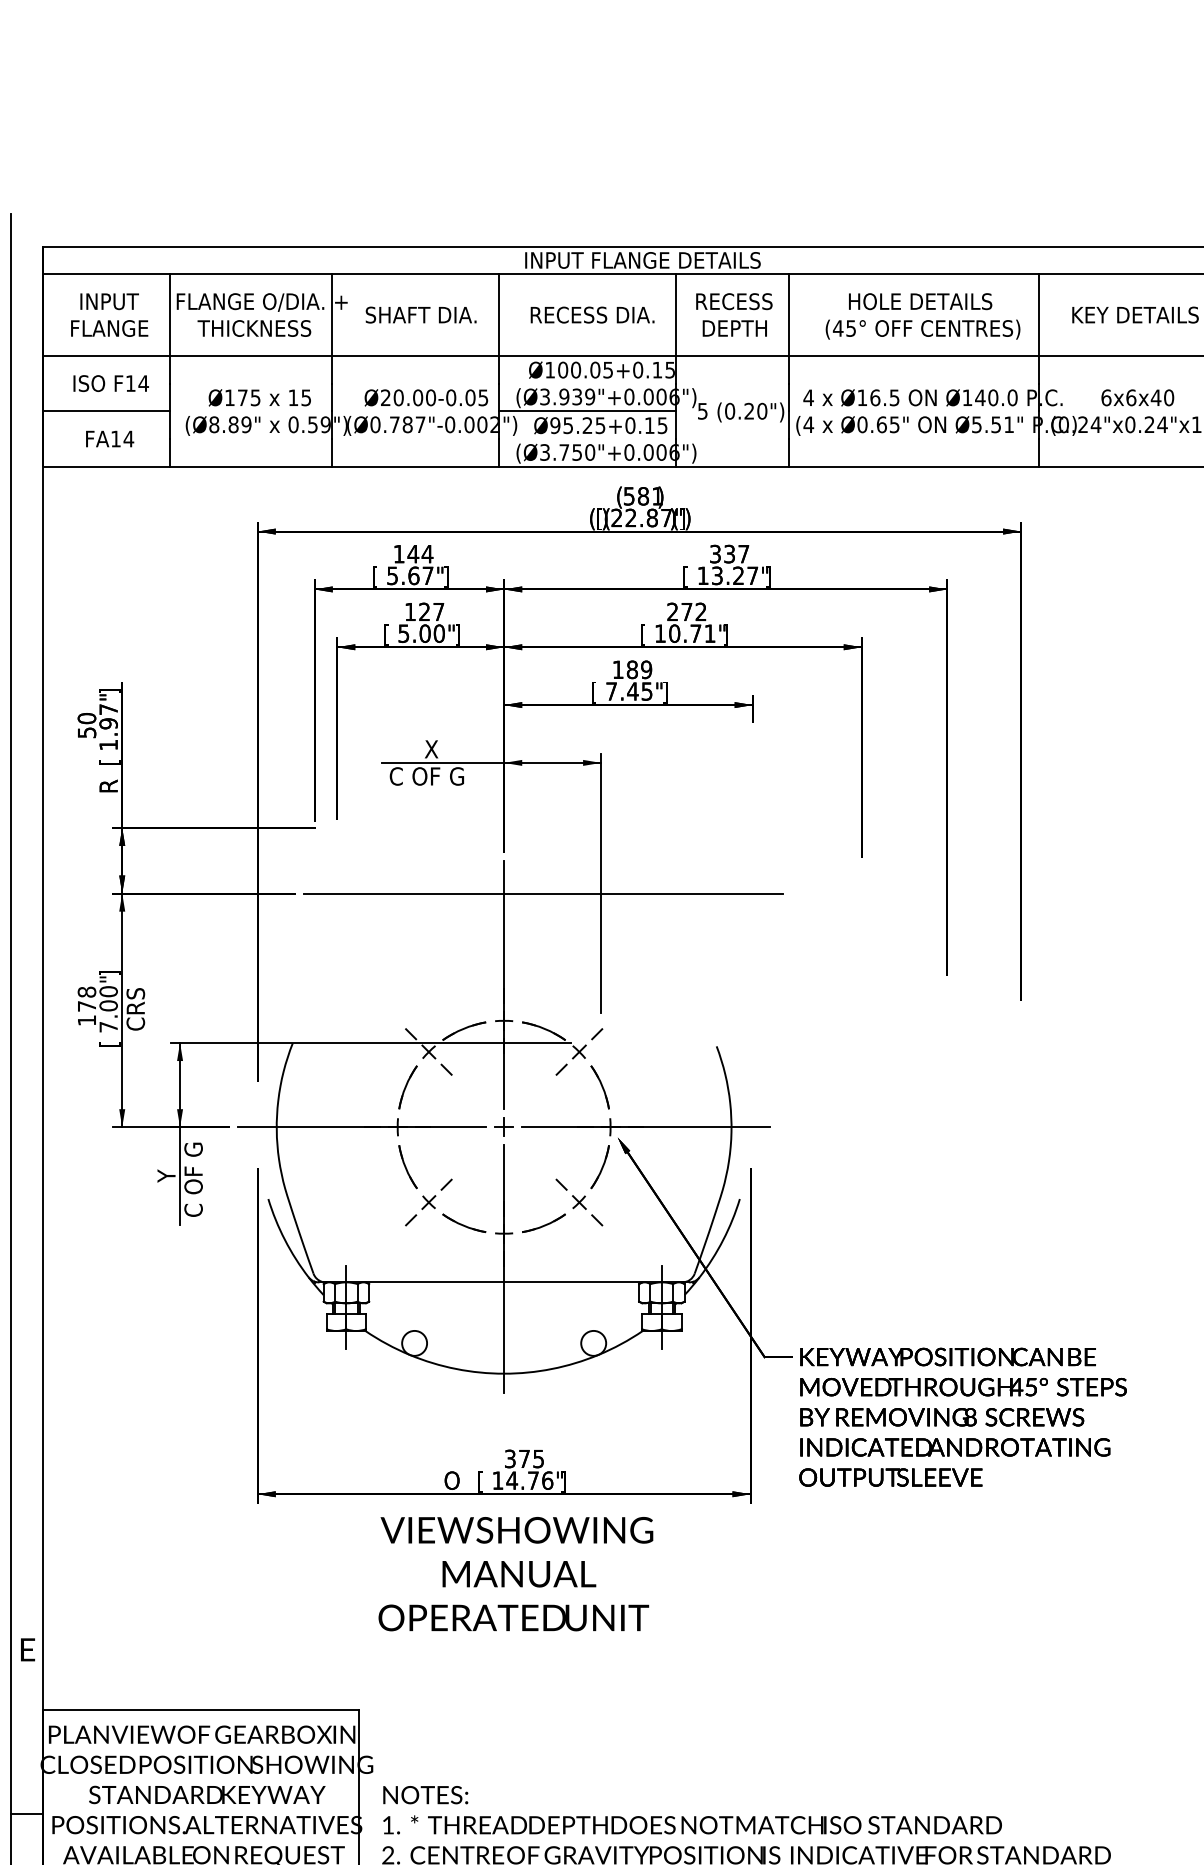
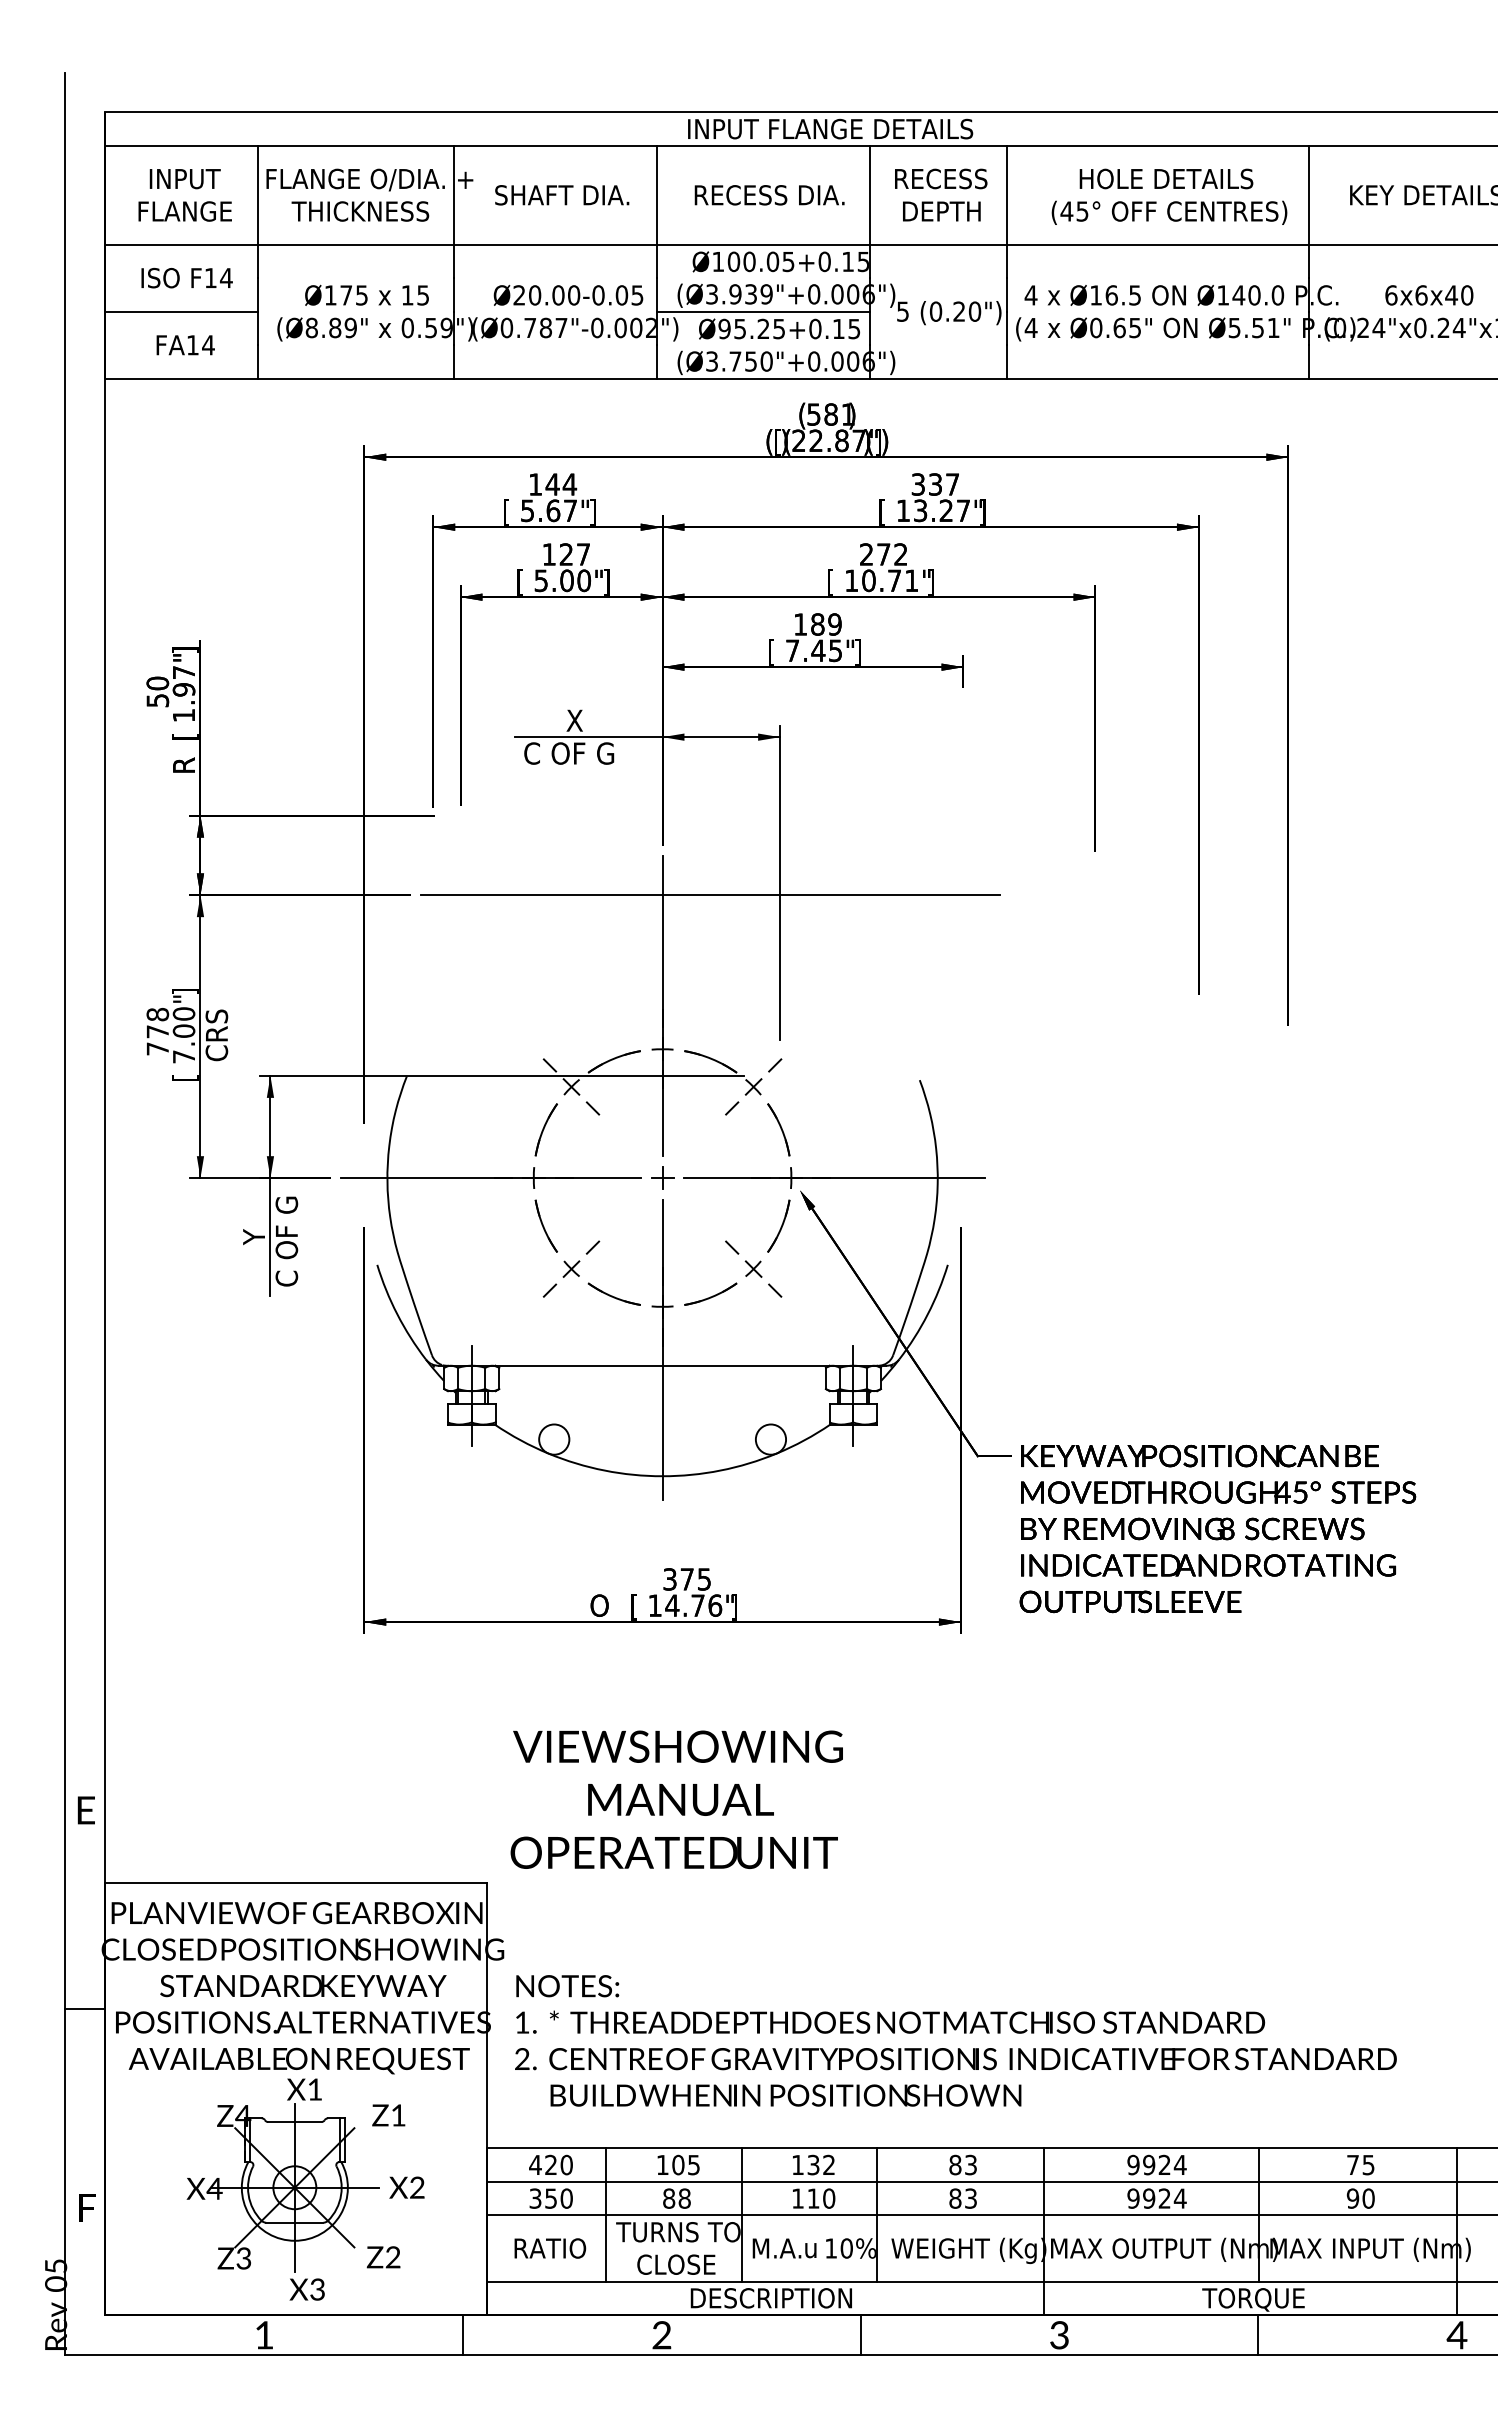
text: (86, 1020) -> (157, 1048), 178 -> 778
text: (515, 1573) -> (676, 1799), moved

